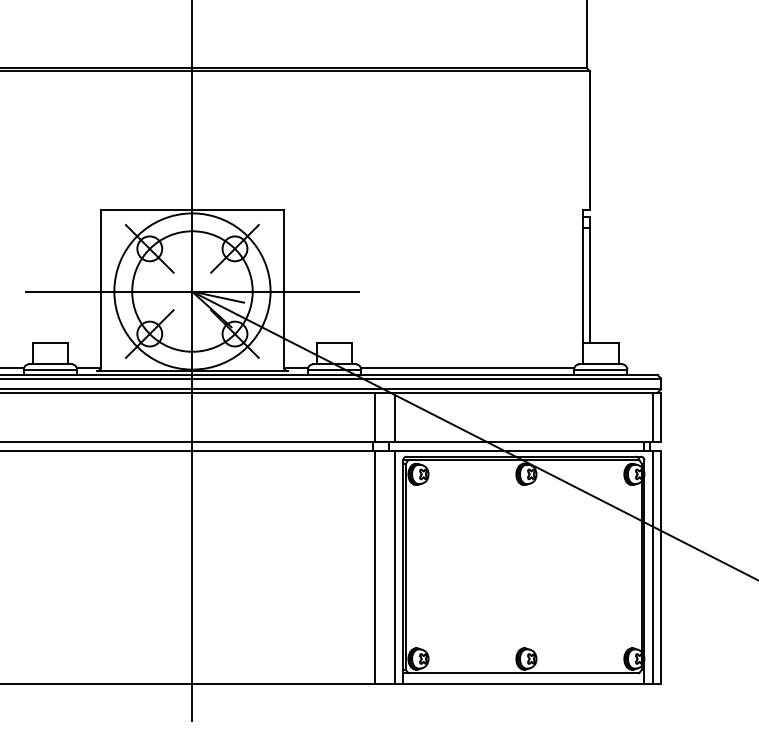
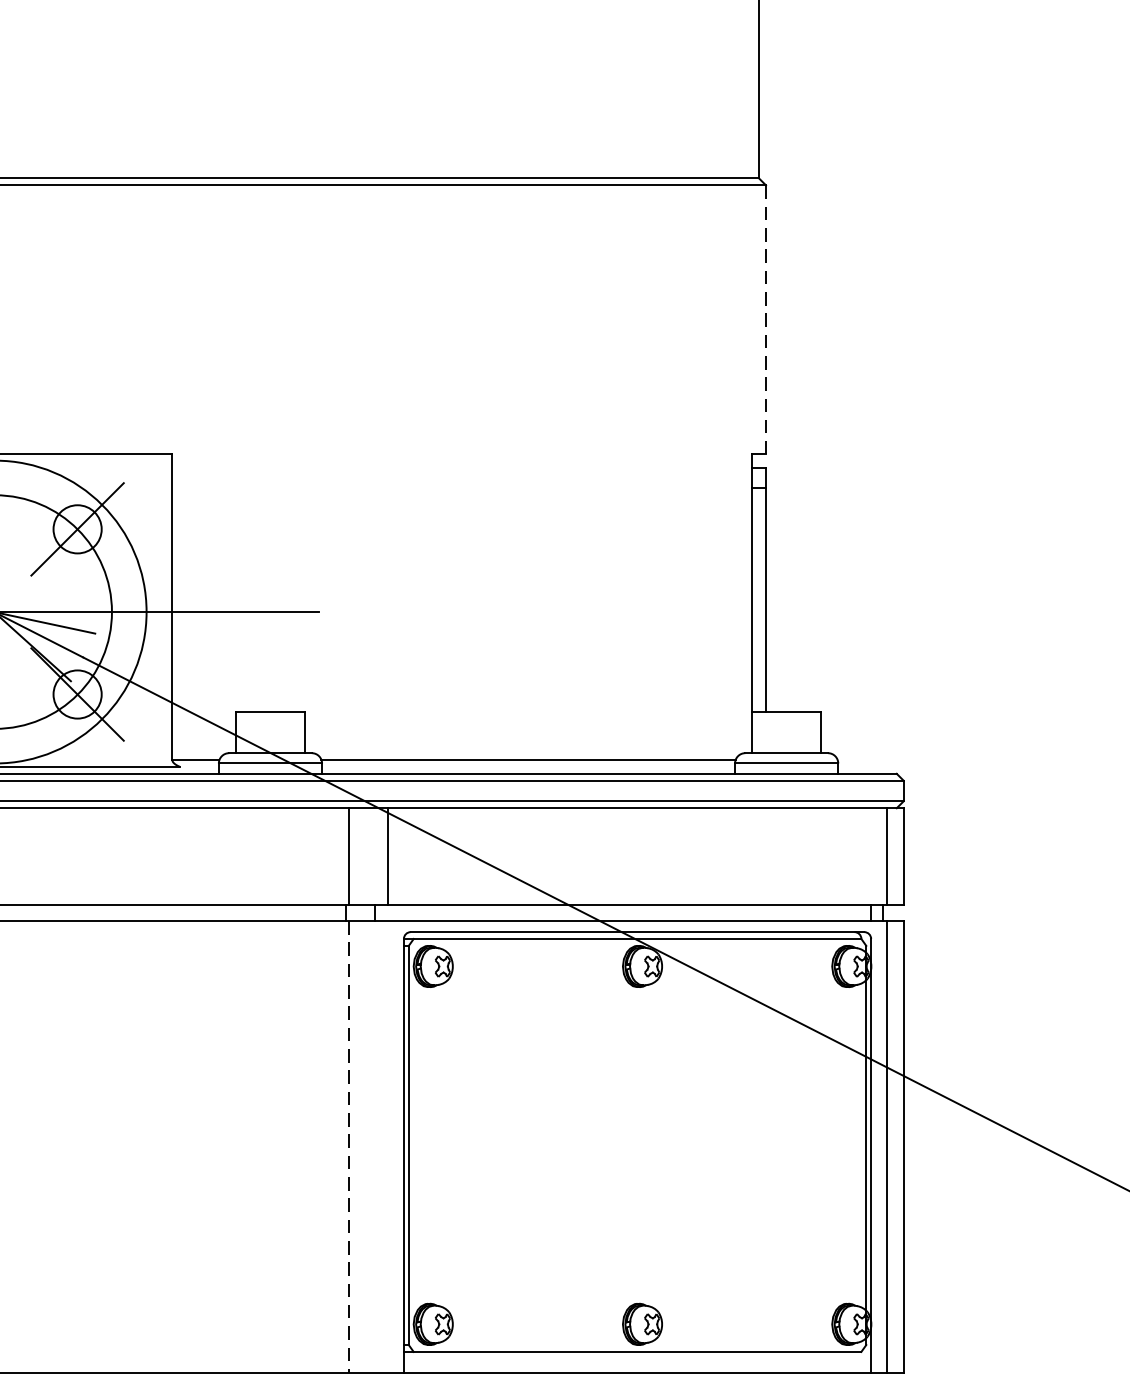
line: (590, 141) -> (766, 321), solid -> dashed
line: (394, 566) -> (386, 1145), removed
line: (374, 567) -> (348, 1147), solid -> dashed

